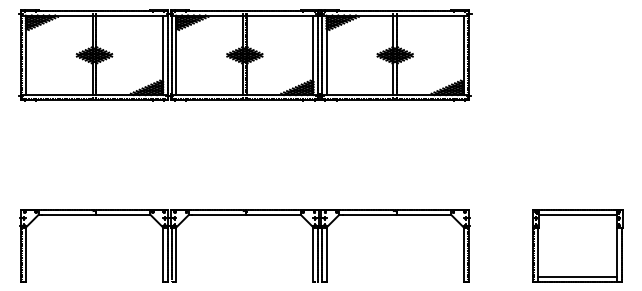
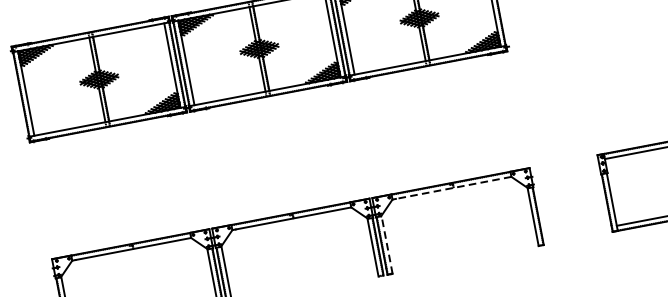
line: (396, 214) -> (453, 187), solid -> dashed
line: (326, 254) -> (386, 244), solid -> dashed

